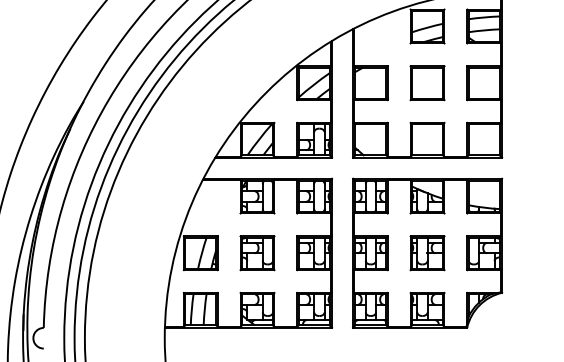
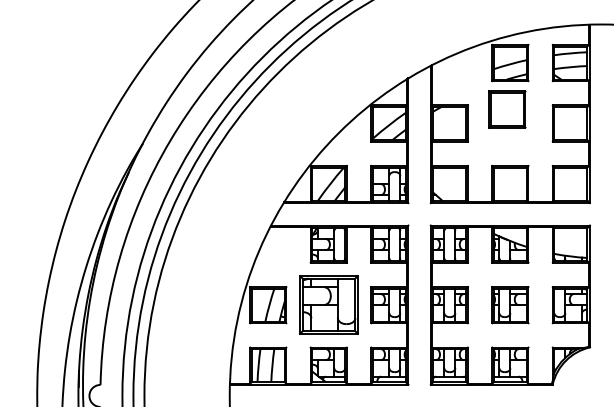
part: (427, 83) -> (507, 109), moved
part: (257, 253) -> (328, 305), size x1.6

